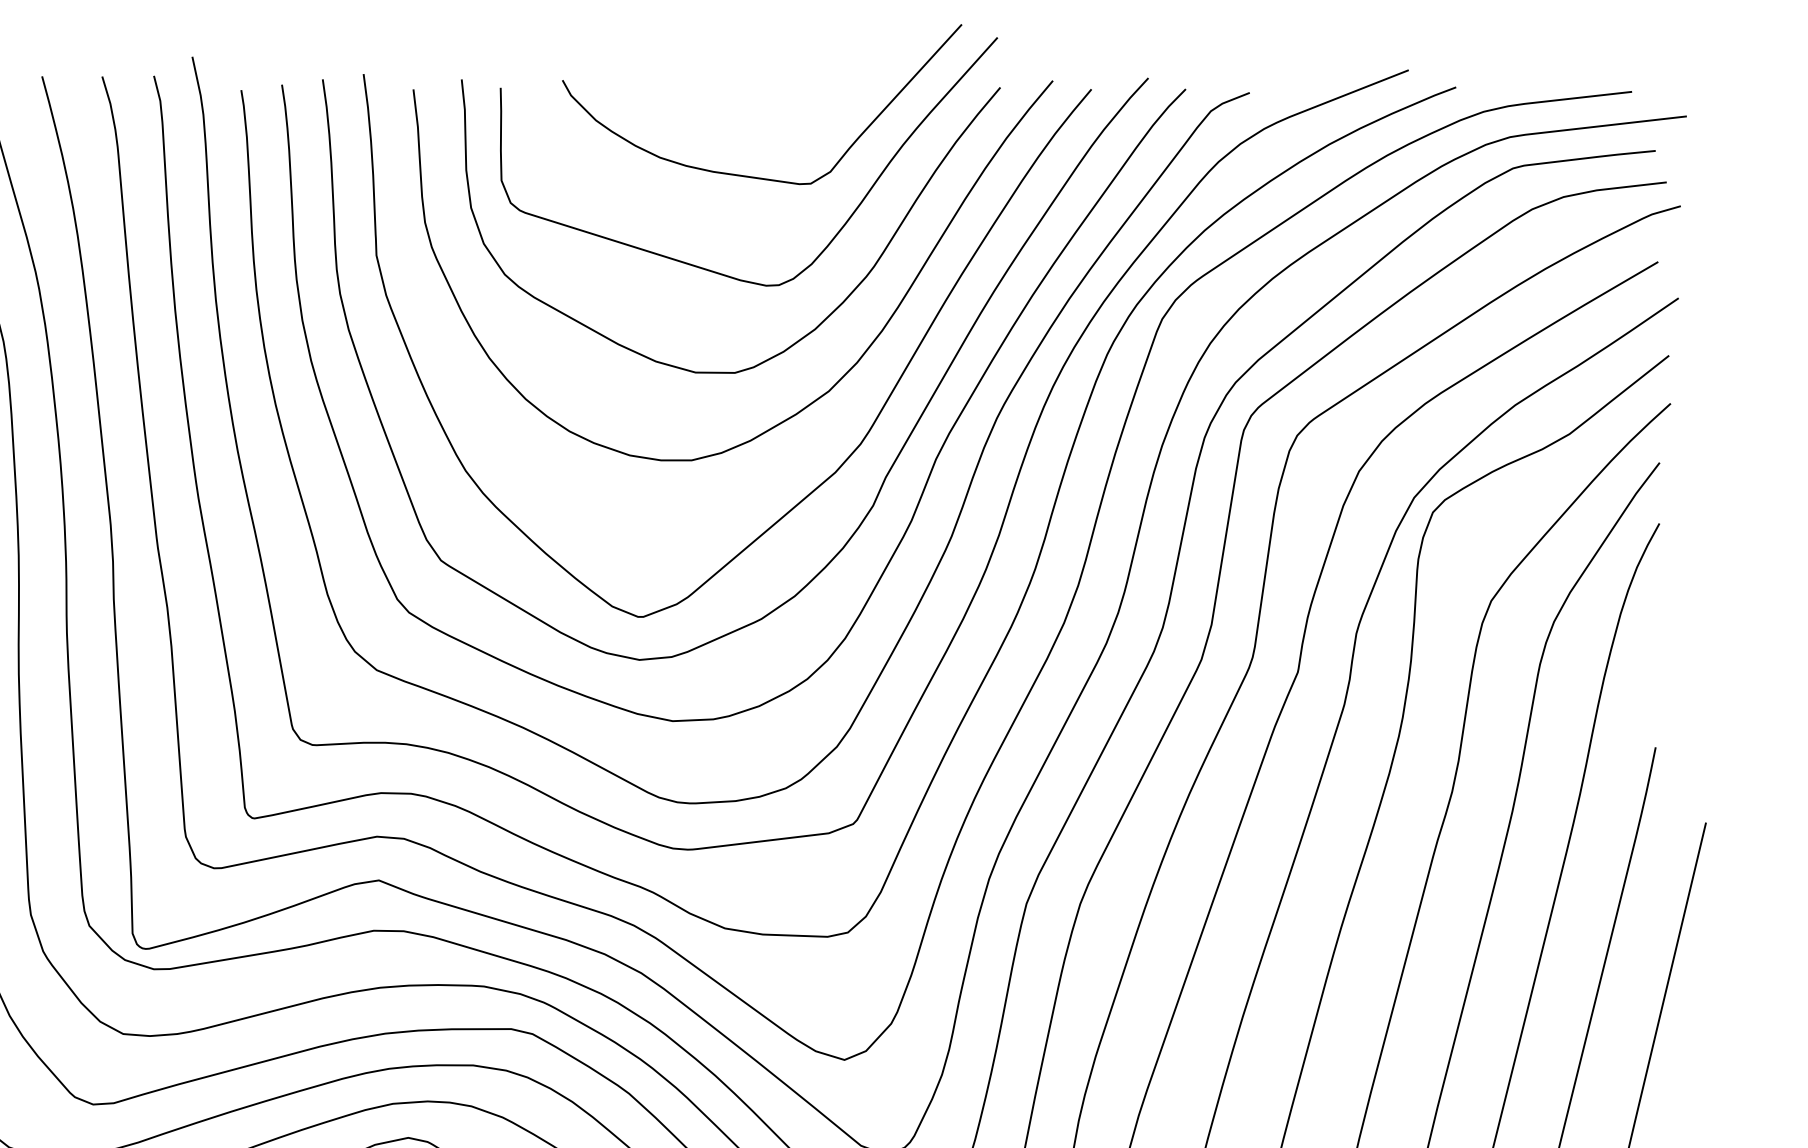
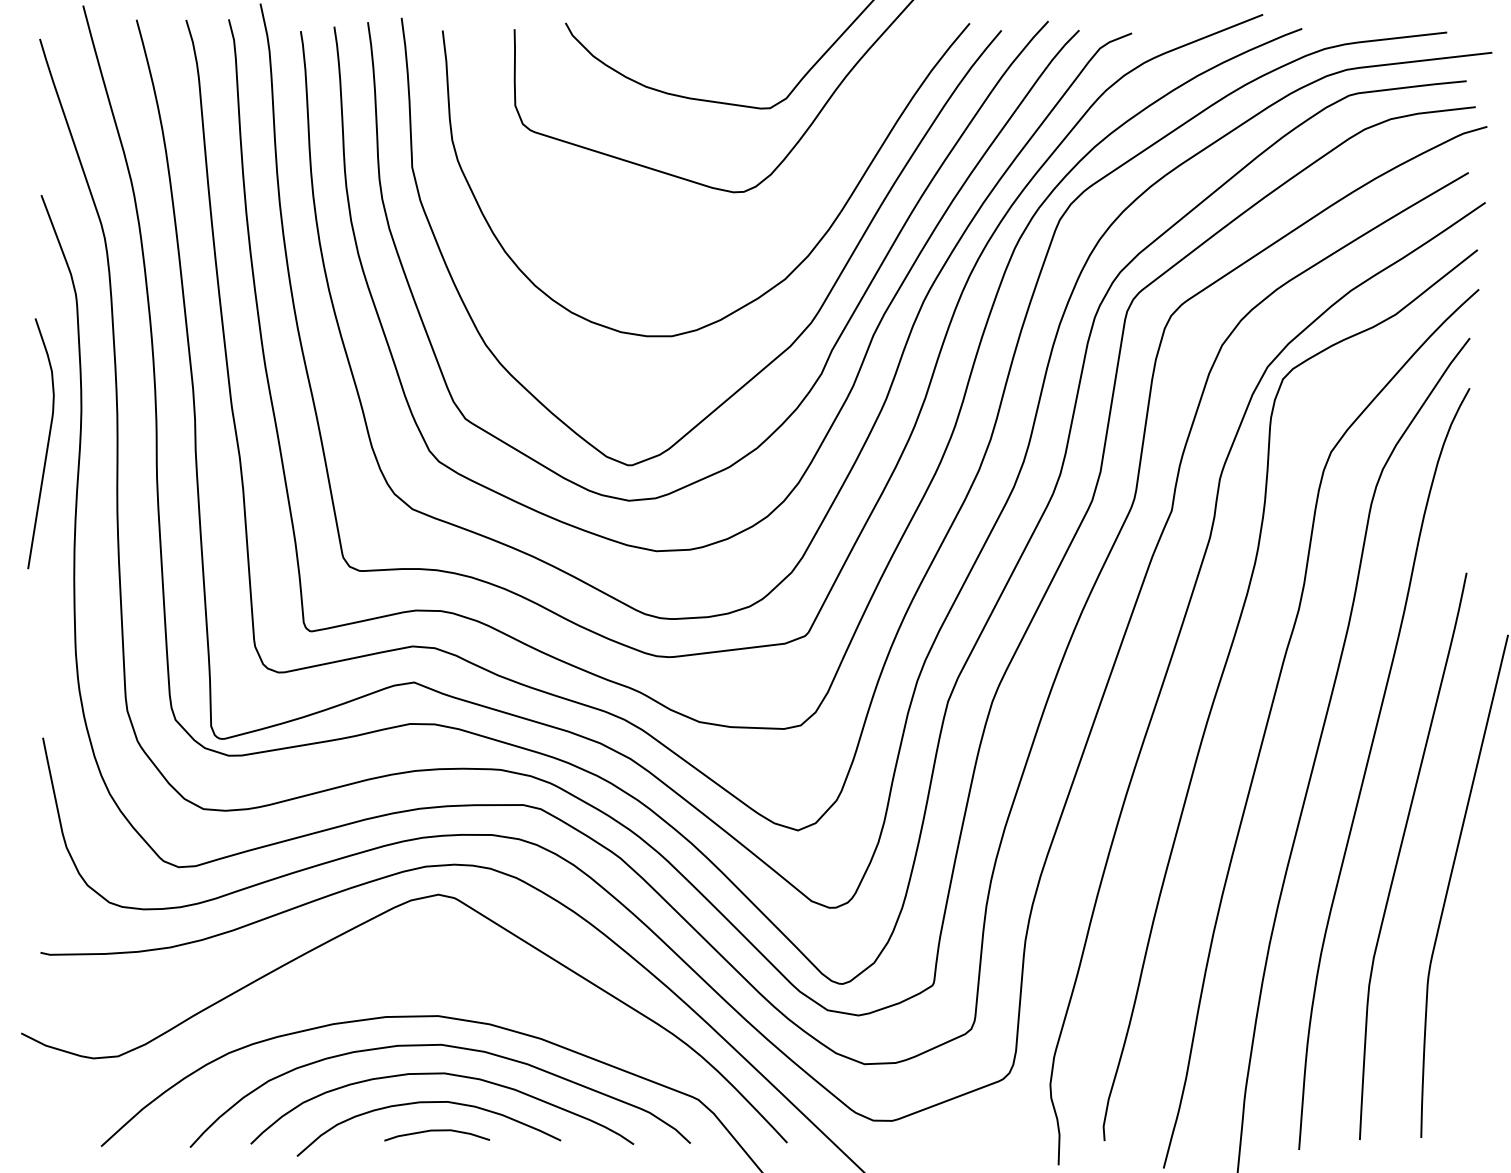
curve: (808, 332) -> (768, 230), removed

